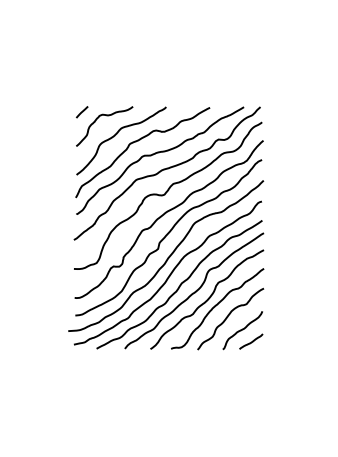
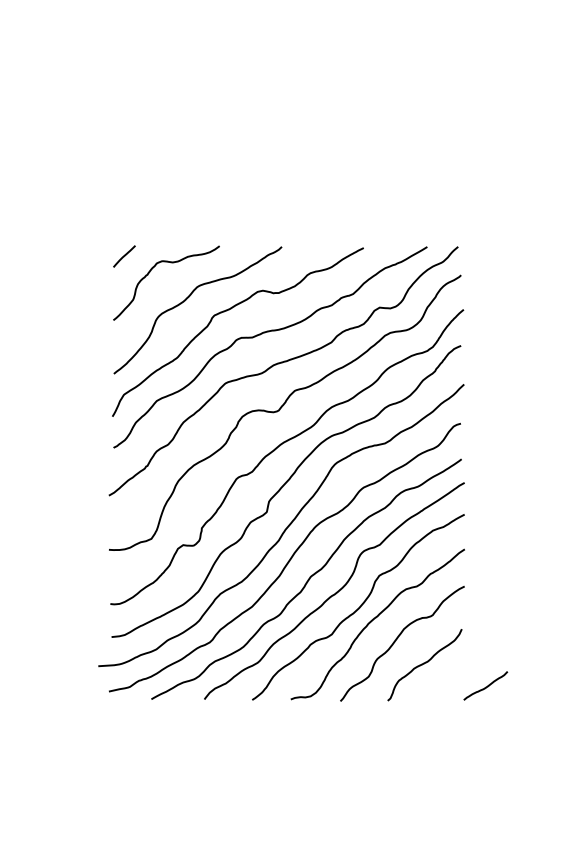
curve: (251, 341) -> (486, 685), moved

